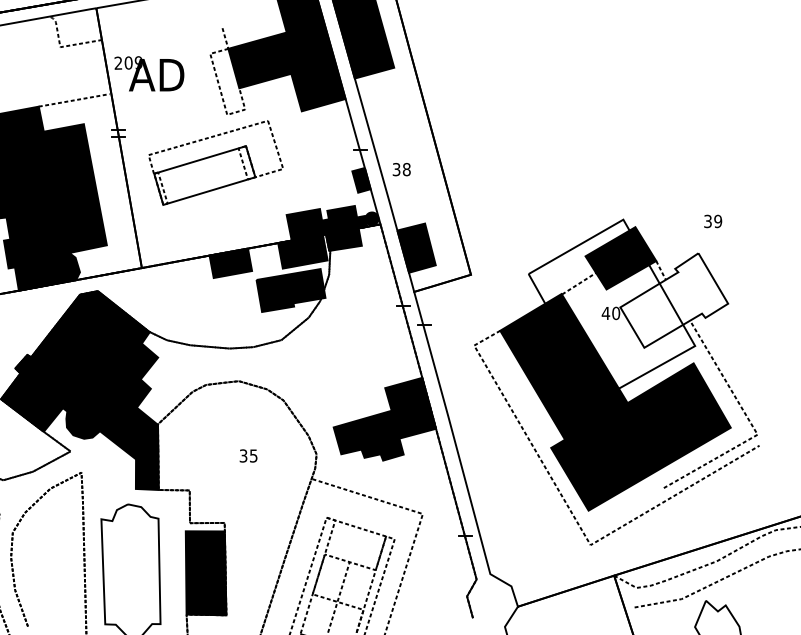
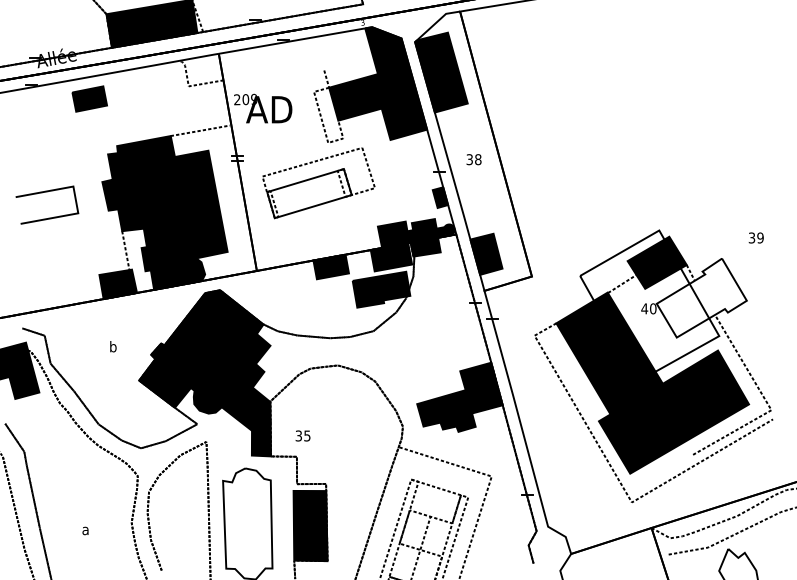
text: (401, 169) -> (473, 159), moved
text: (712, 220) -> (755, 237), moved
text: (247, 455) -> (302, 435), moved

